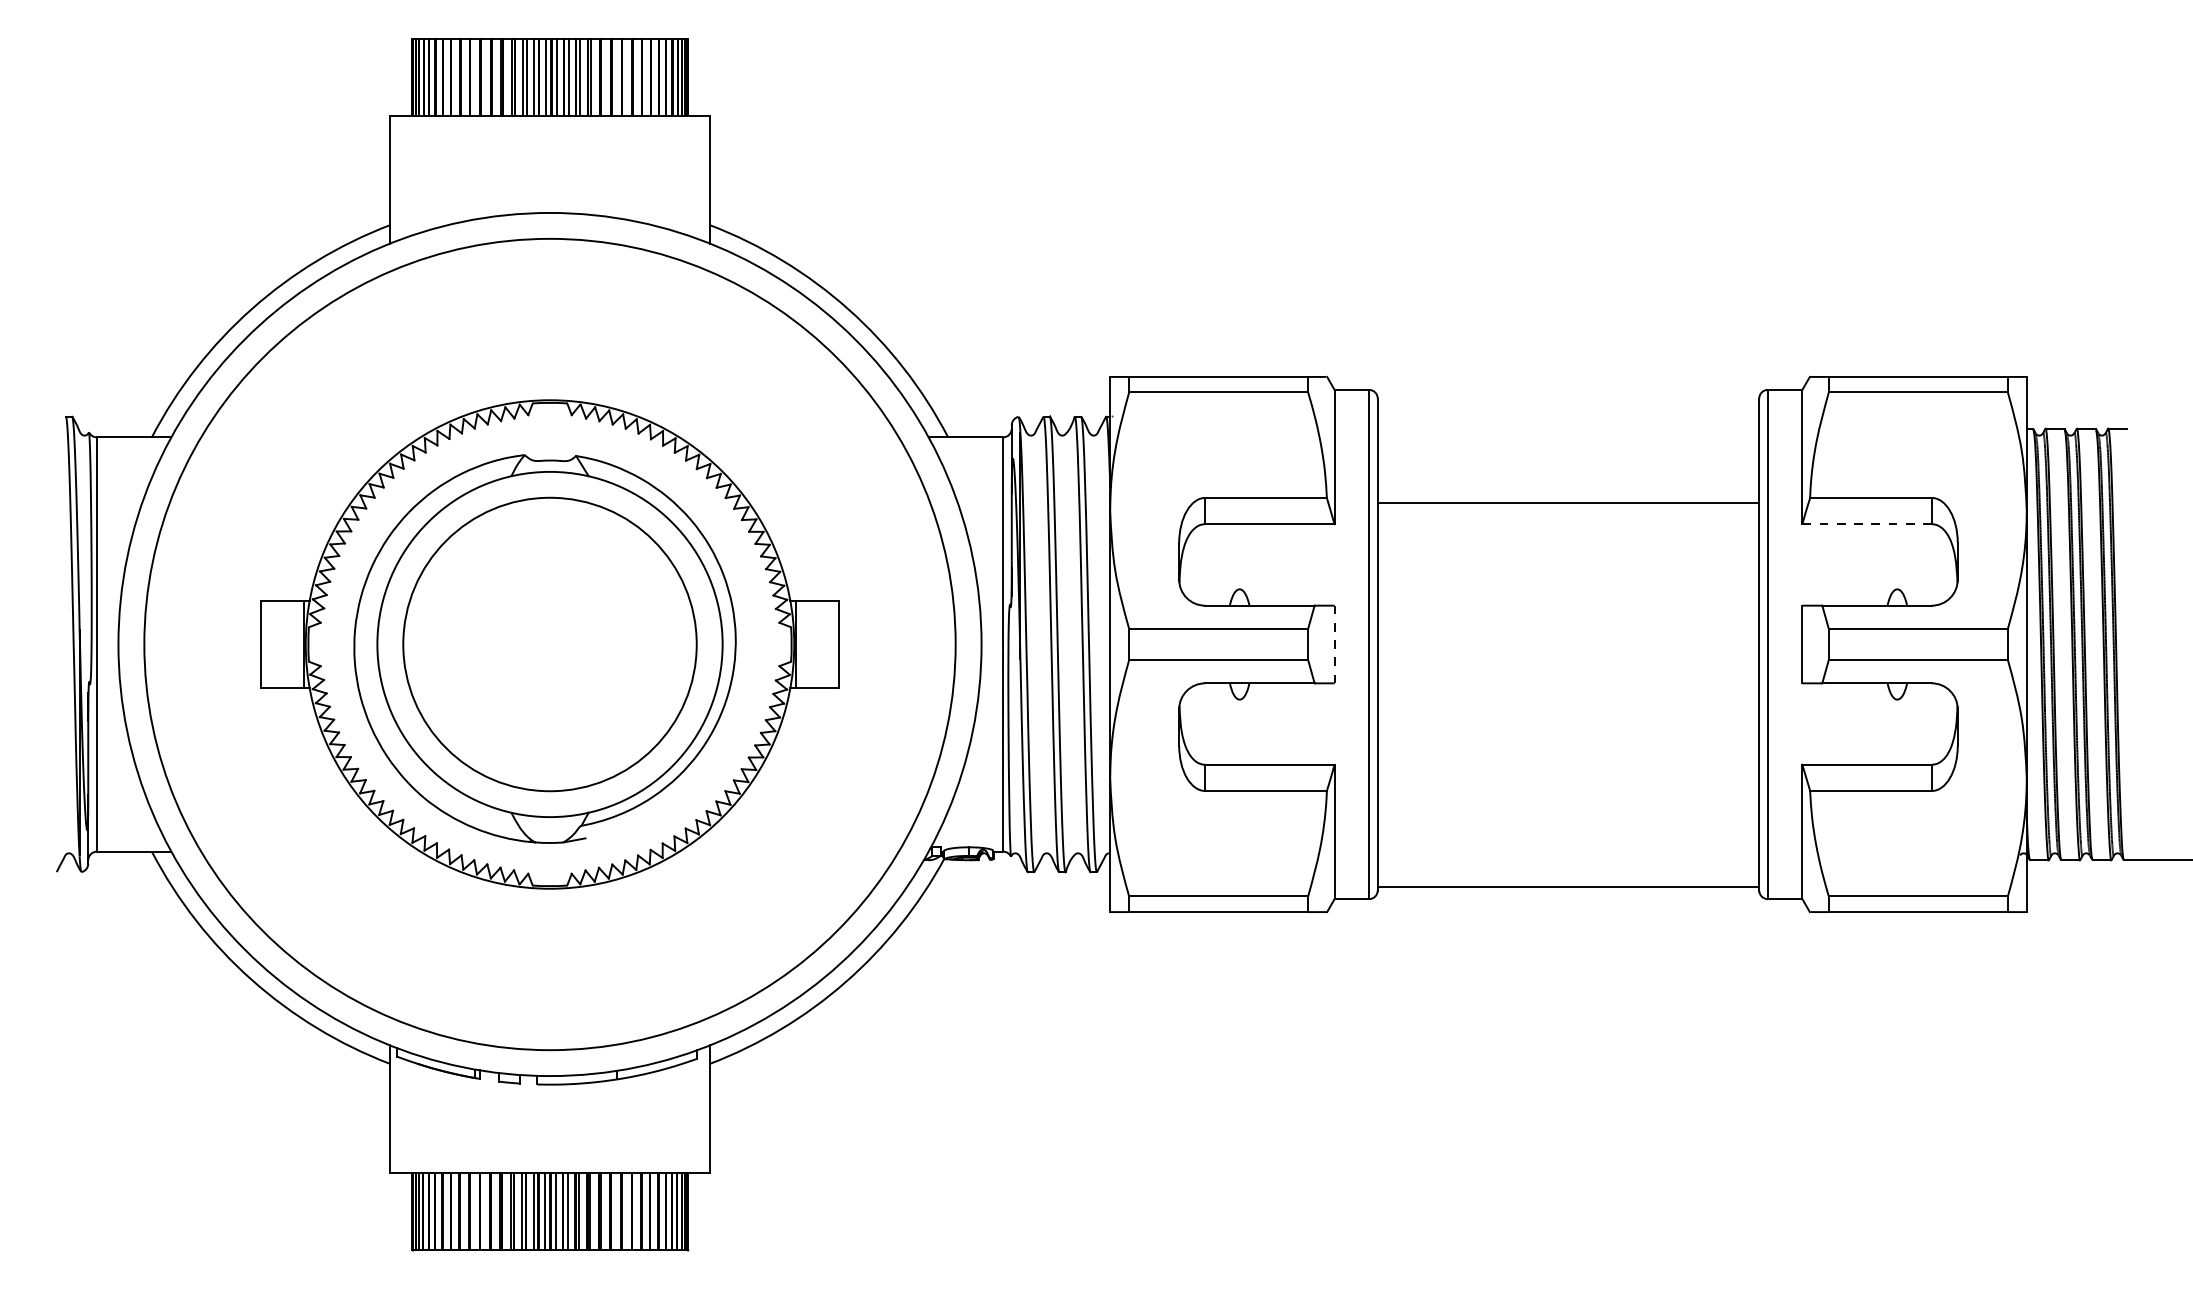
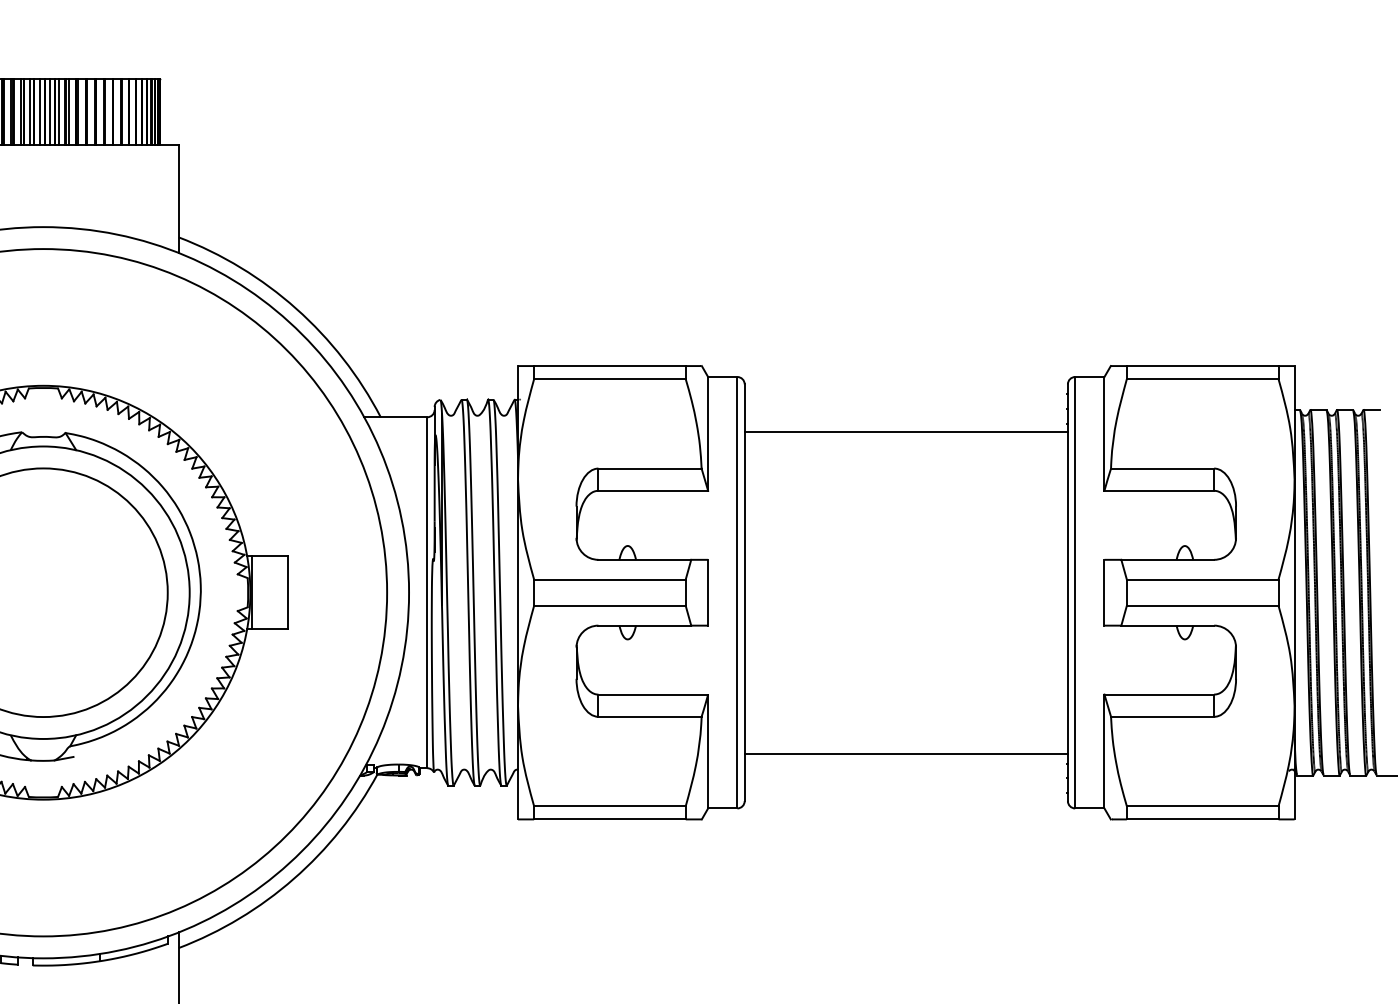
line: (1568, 502) -> (906, 431), moved
line: (1867, 524) -> (1159, 491), dashed -> solid
line: (1334, 644) -> (708, 592), dashed -> solid
line: (1568, 887) -> (906, 753), moved

